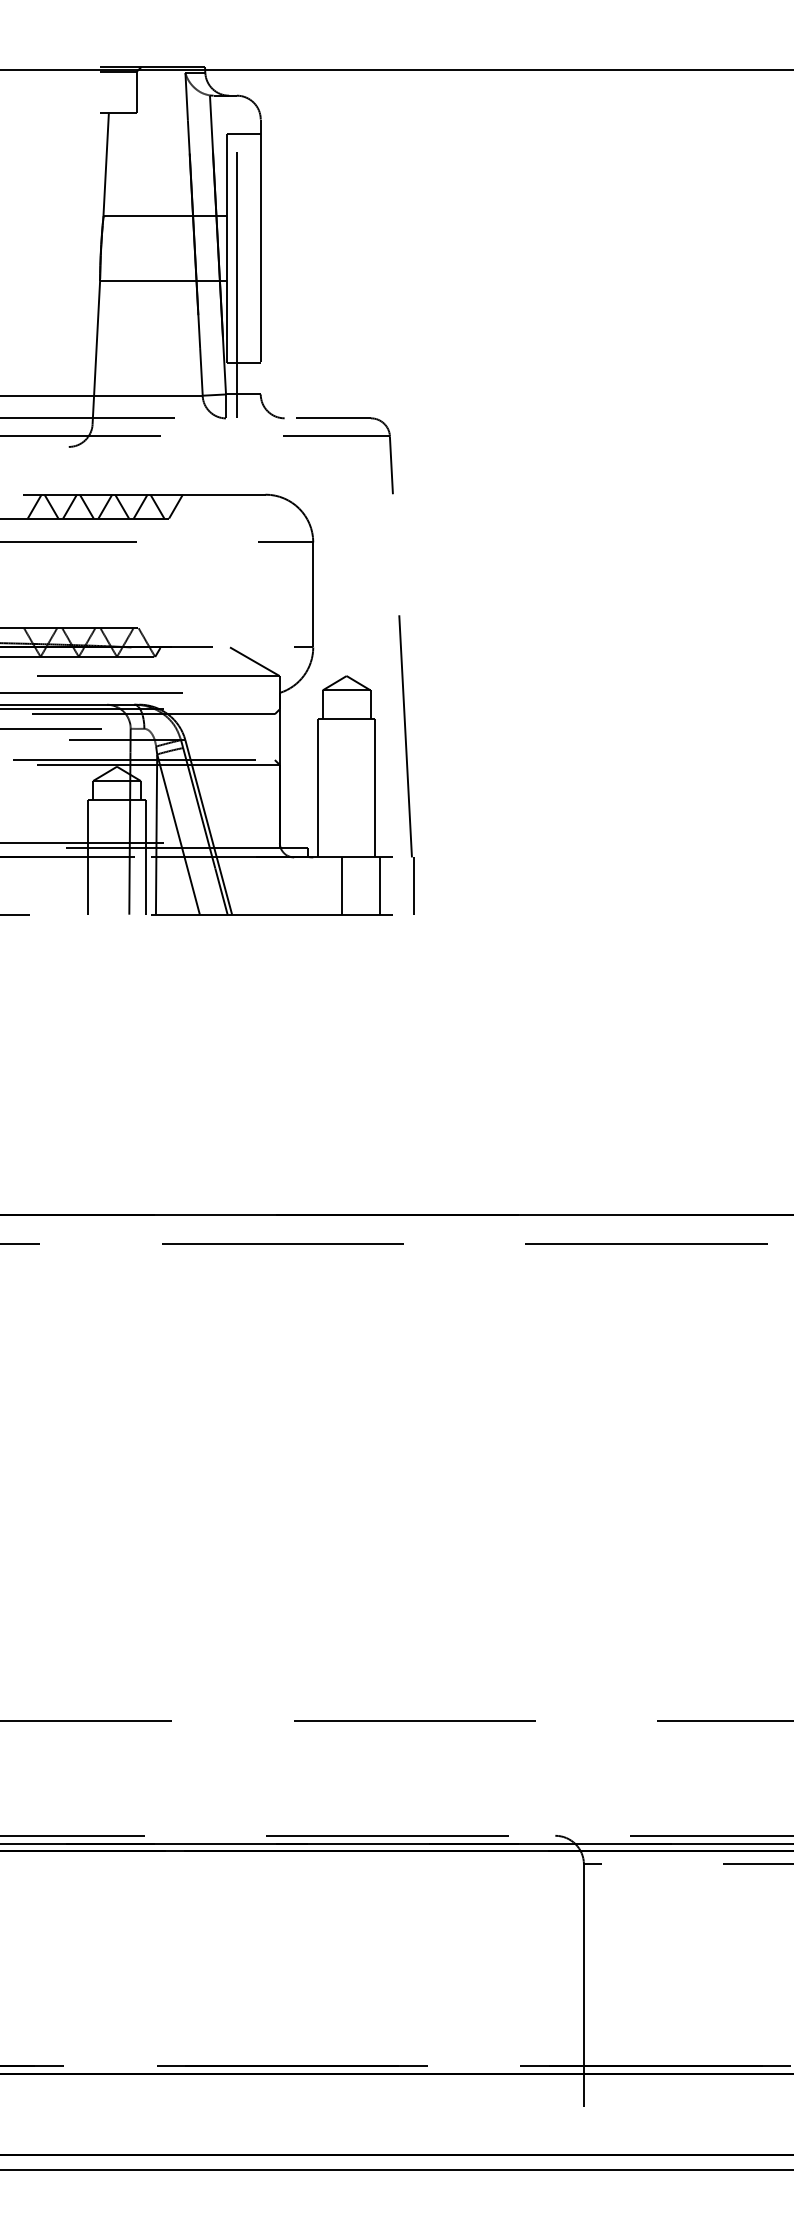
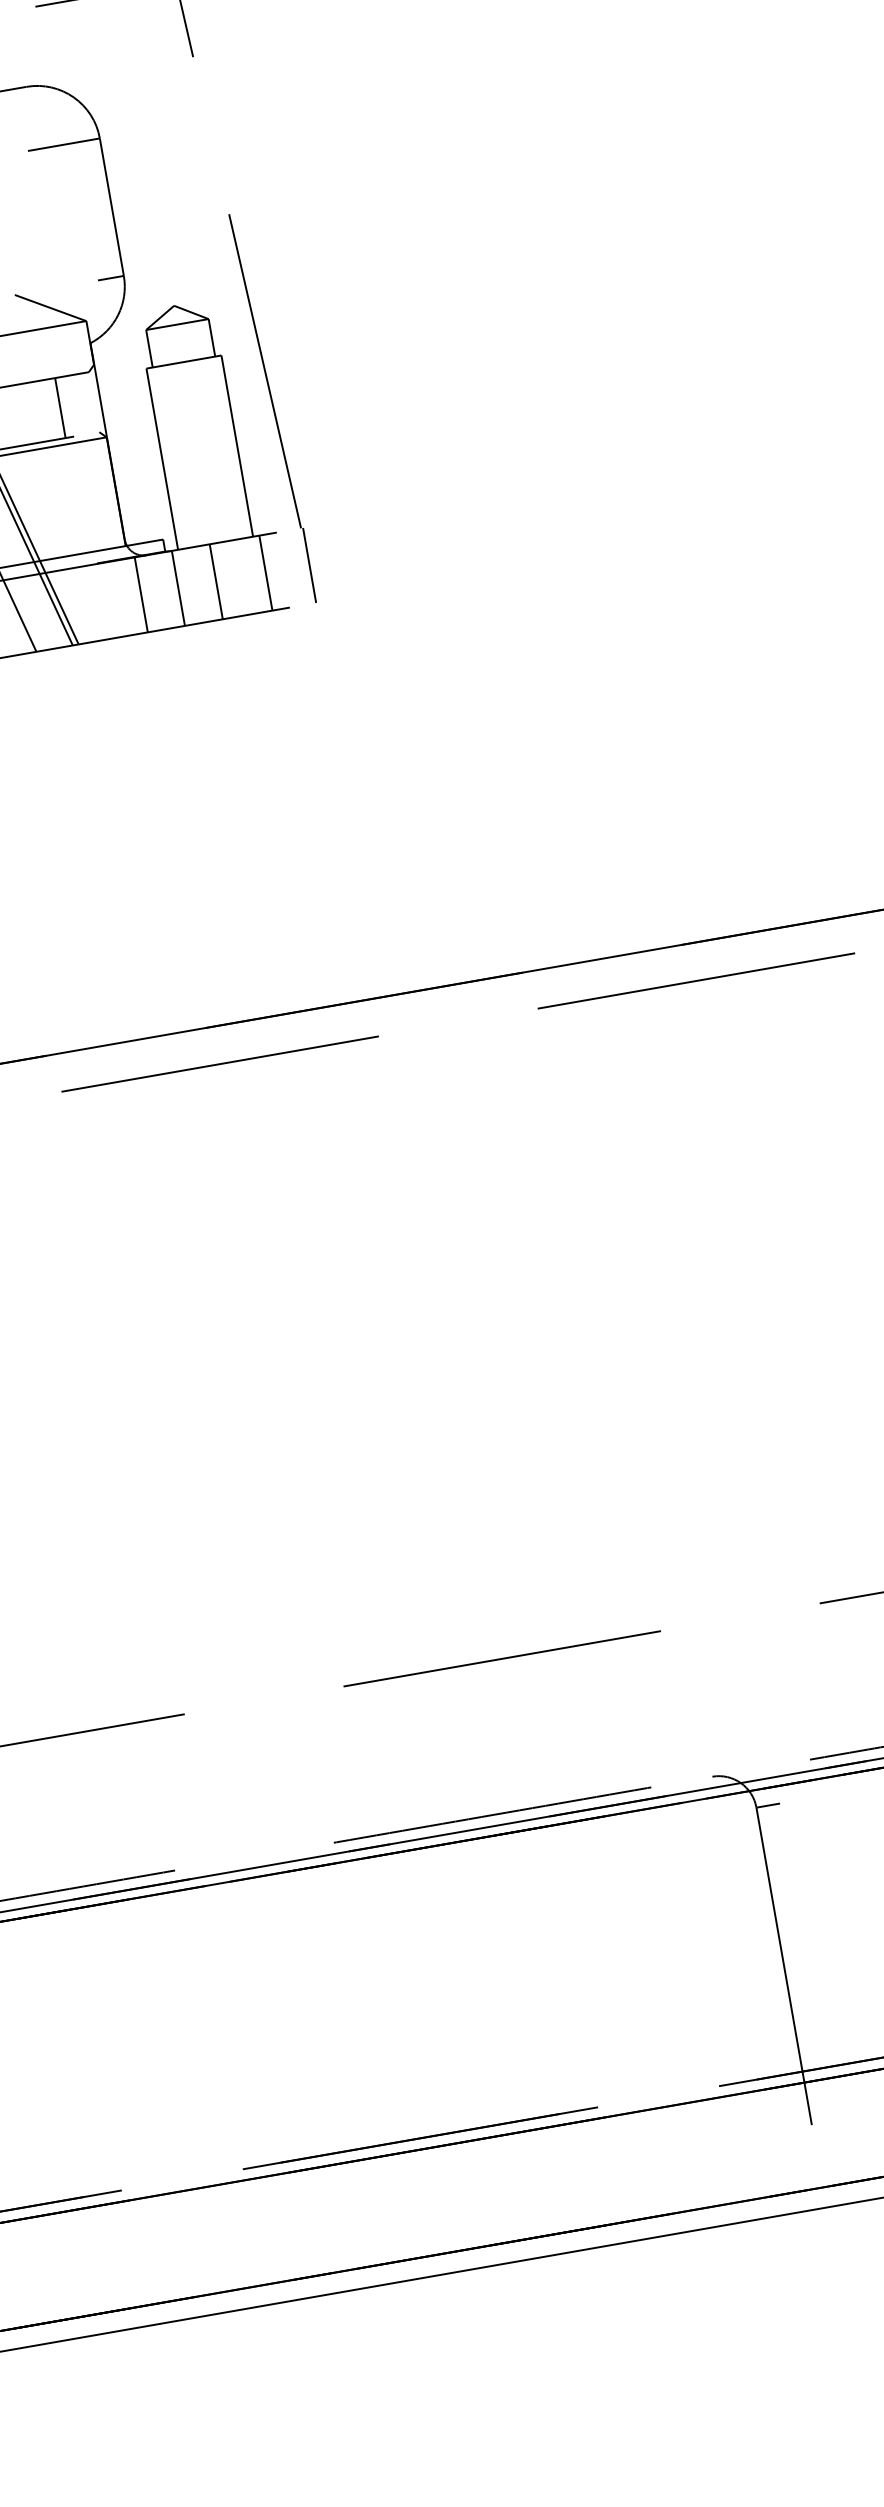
line: (249, 737) -> (60, 408), added
line: (284, 885) -> (140, 594), added
line: (313, 885) -> (178, 587), added

